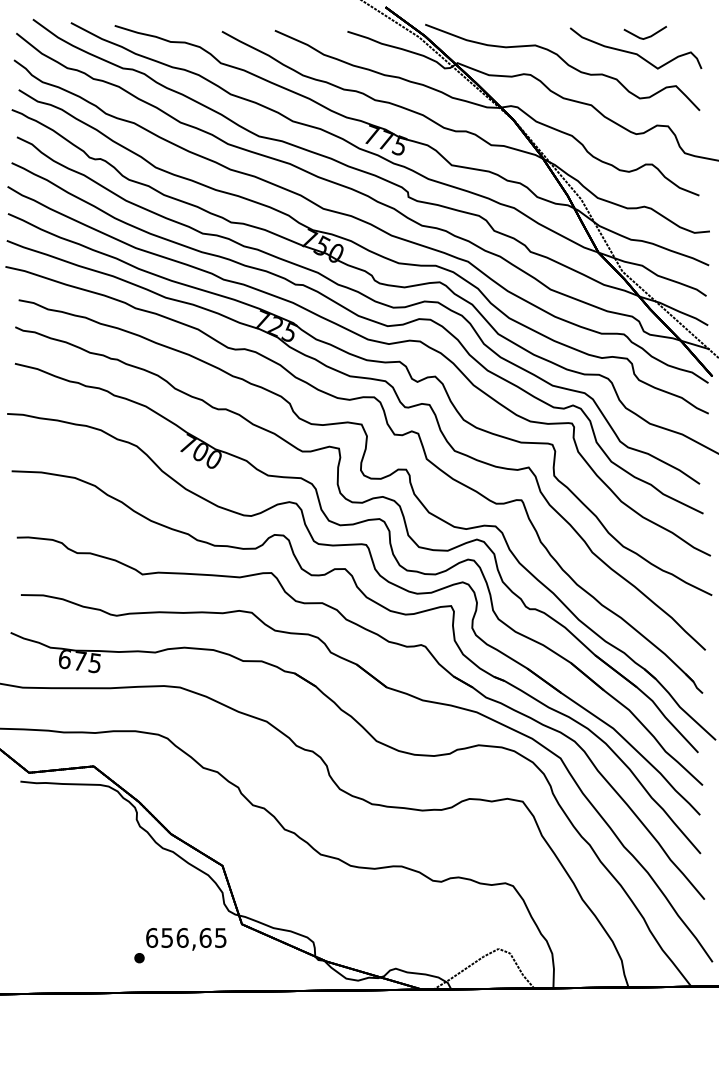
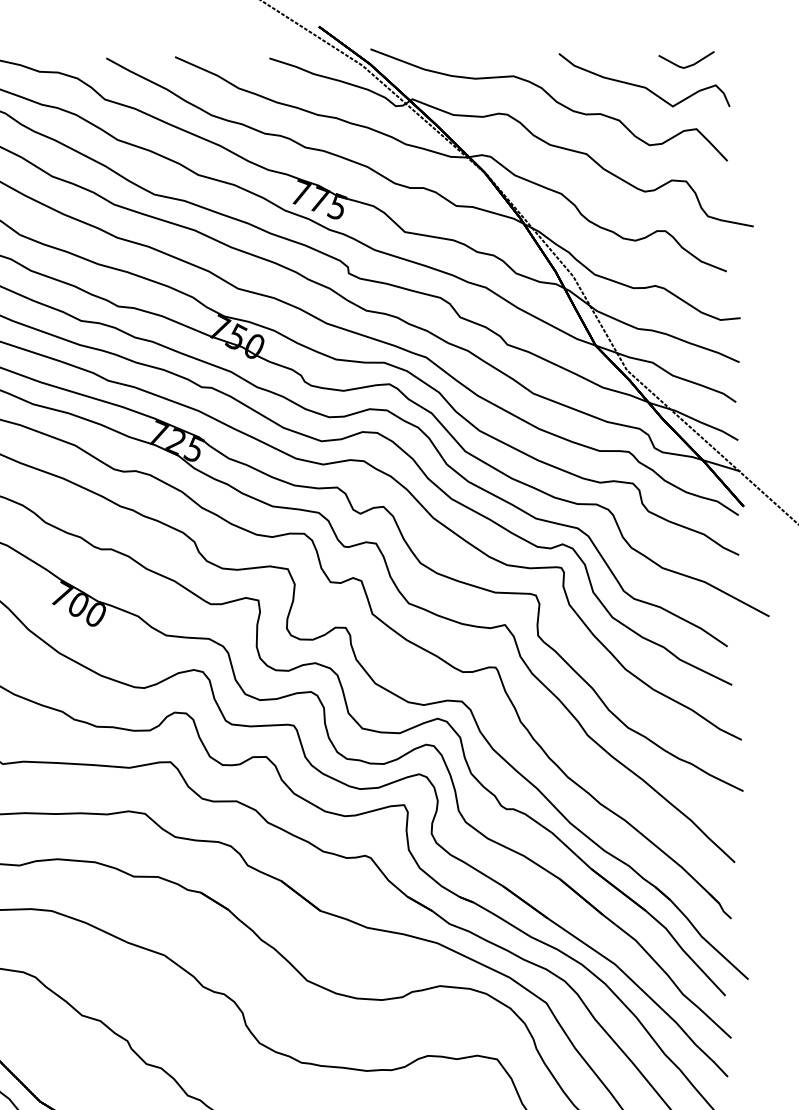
part: (645, 32) -> (686, 59), moved

